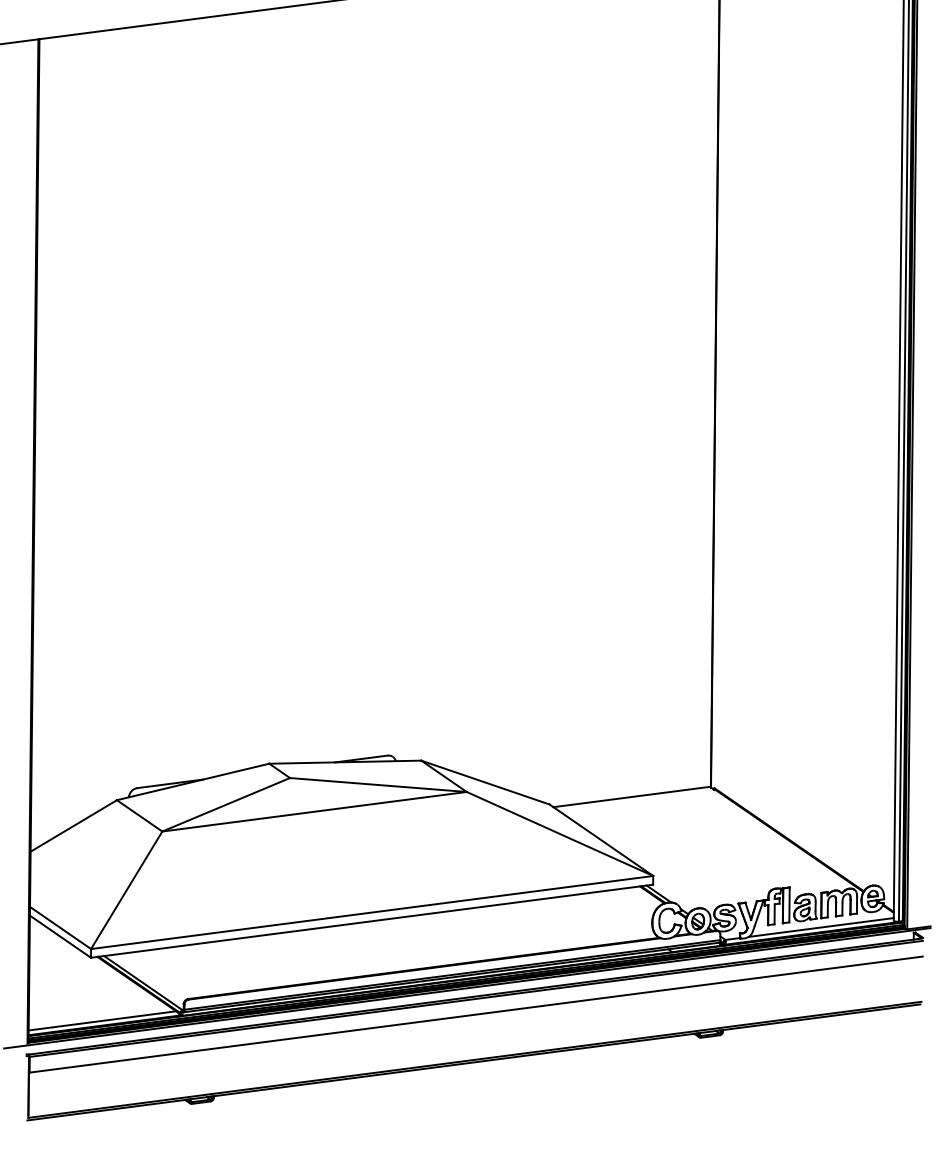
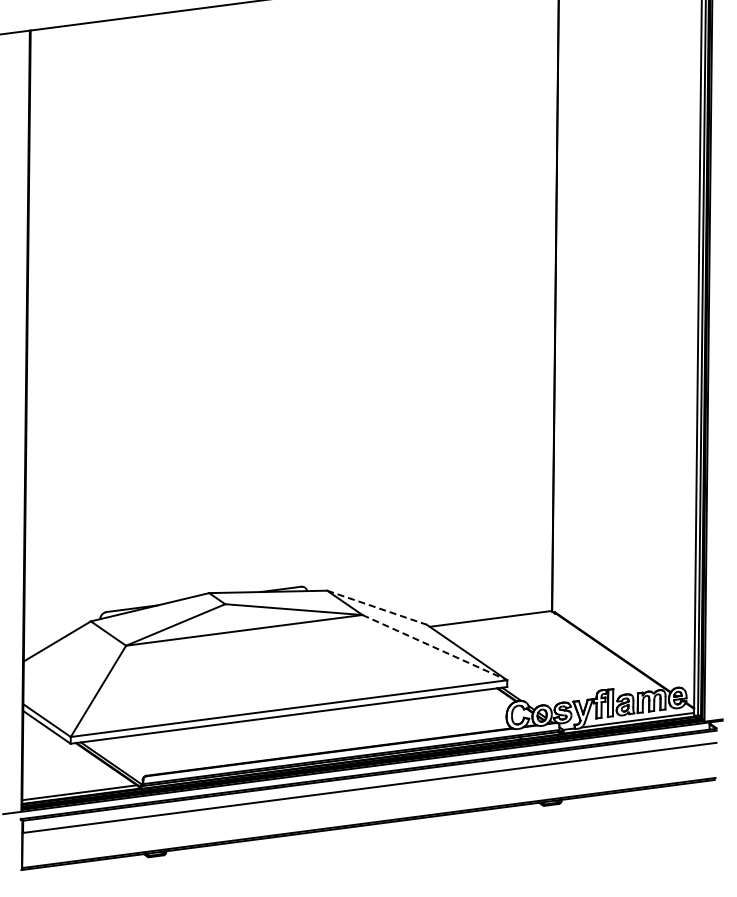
line: (484, 782) -> (376, 607), solid -> dashed
line: (560, 833) -> (435, 647), solid -> dashed

